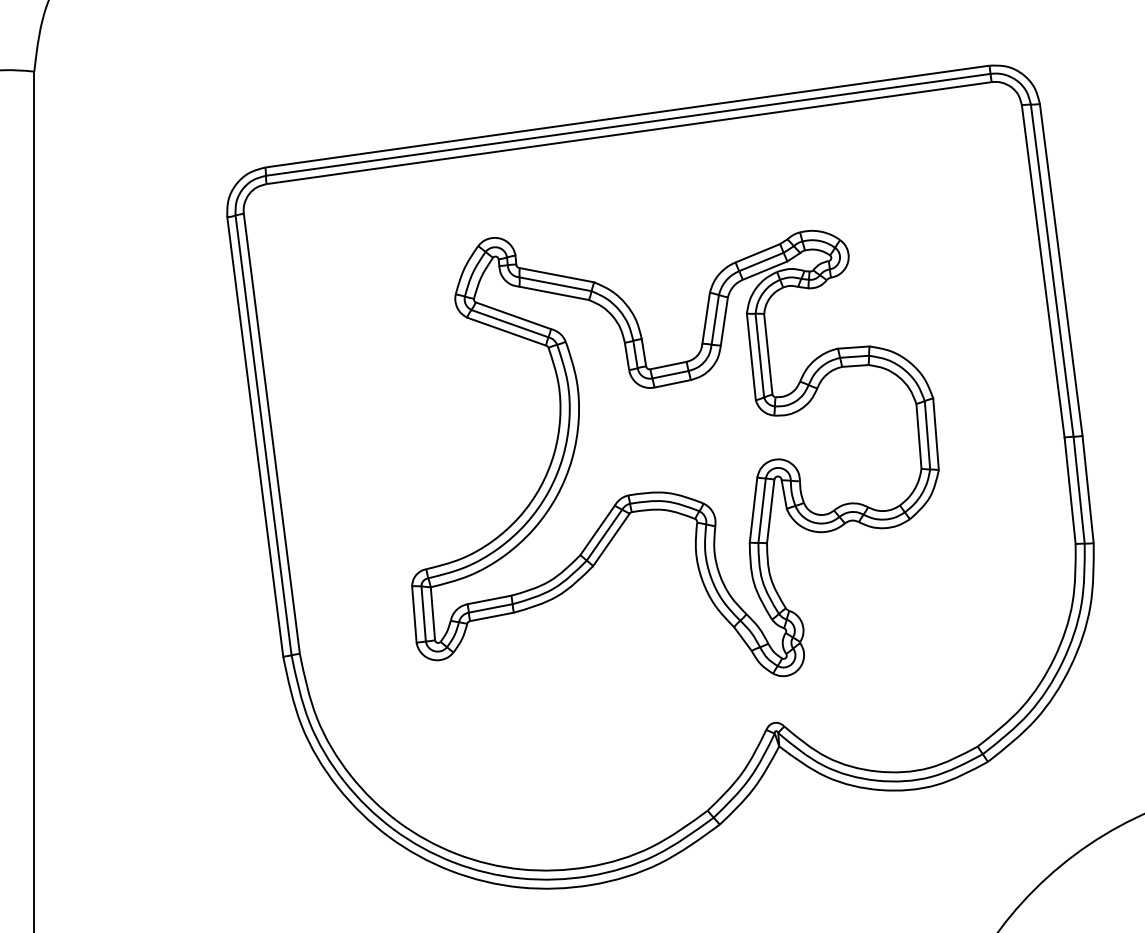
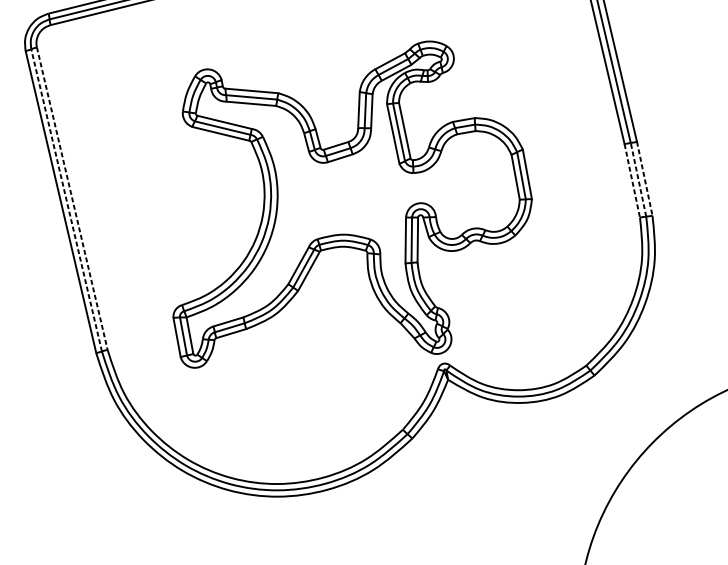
line: (271, 433) -> (72, 198), solid -> dashed
line: (263, 435) -> (66, 200), solid -> dashed
part: (675, 453) -> (347, 206), moved
line: (1088, 489) -> (644, 178), solid -> dashed
line: (1070, 490) -> (632, 180), solid -> dashed
line: (1079, 490) -> (638, 179), solid -> dashed

